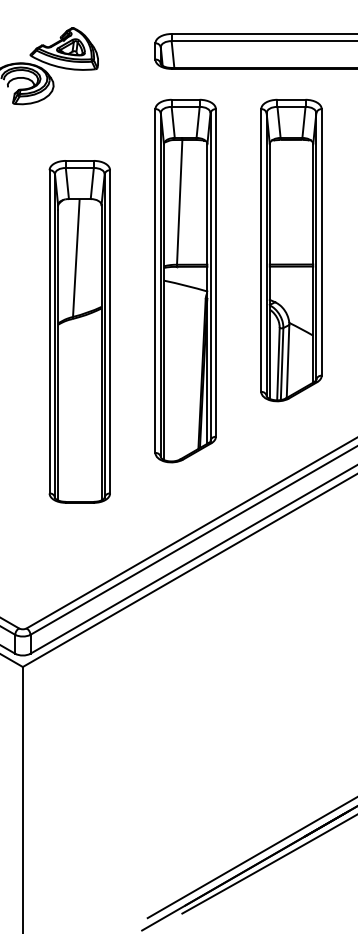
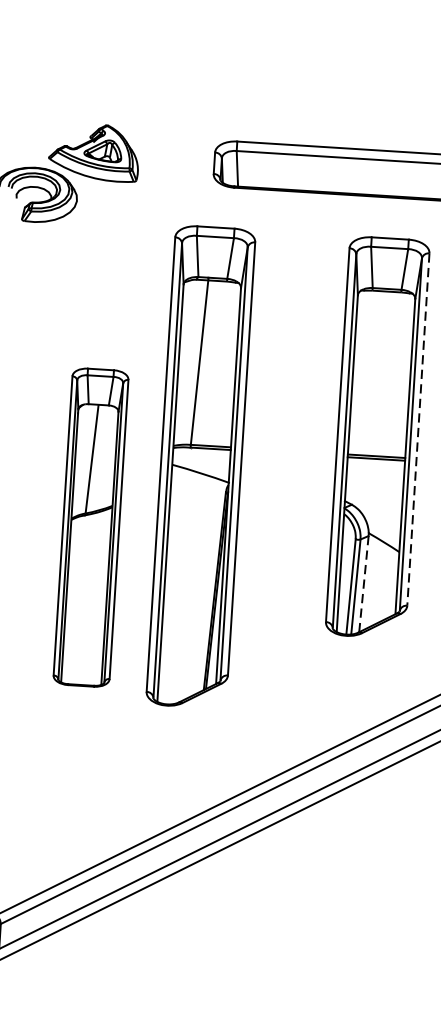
line: (321, 242) -> (418, 429), solid -> dashed
part: (185, 280) -> (200, 466), moved
part: (79, 331) -> (90, 527), size x0.7
line: (288, 360) -> (364, 582), solid -> dashed

